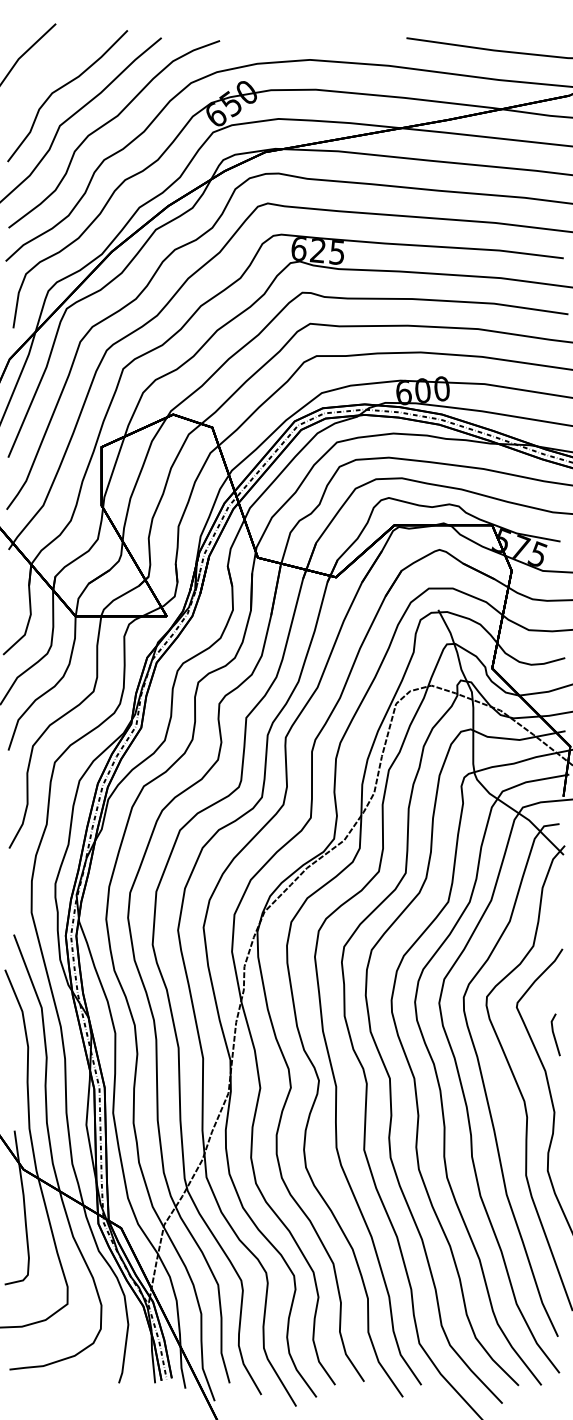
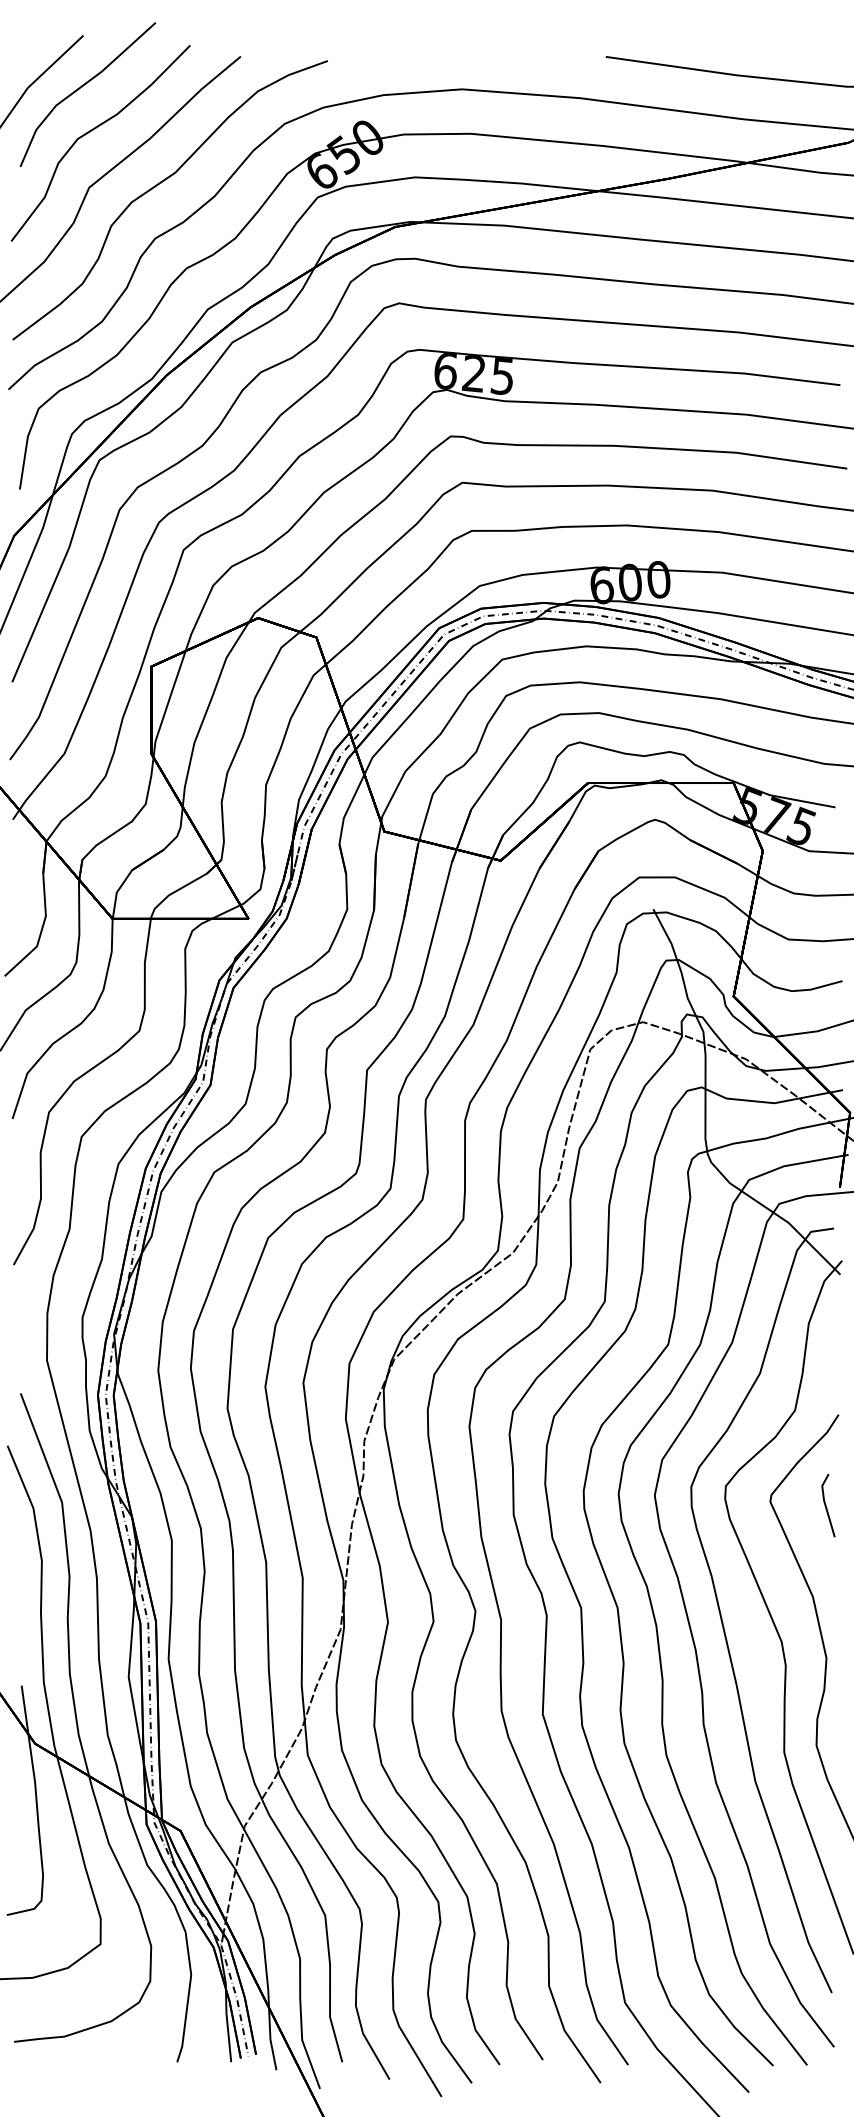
line: (56, 58) -> (84, 87), added
line: (554, 1034) -> (826, 1504), moved

